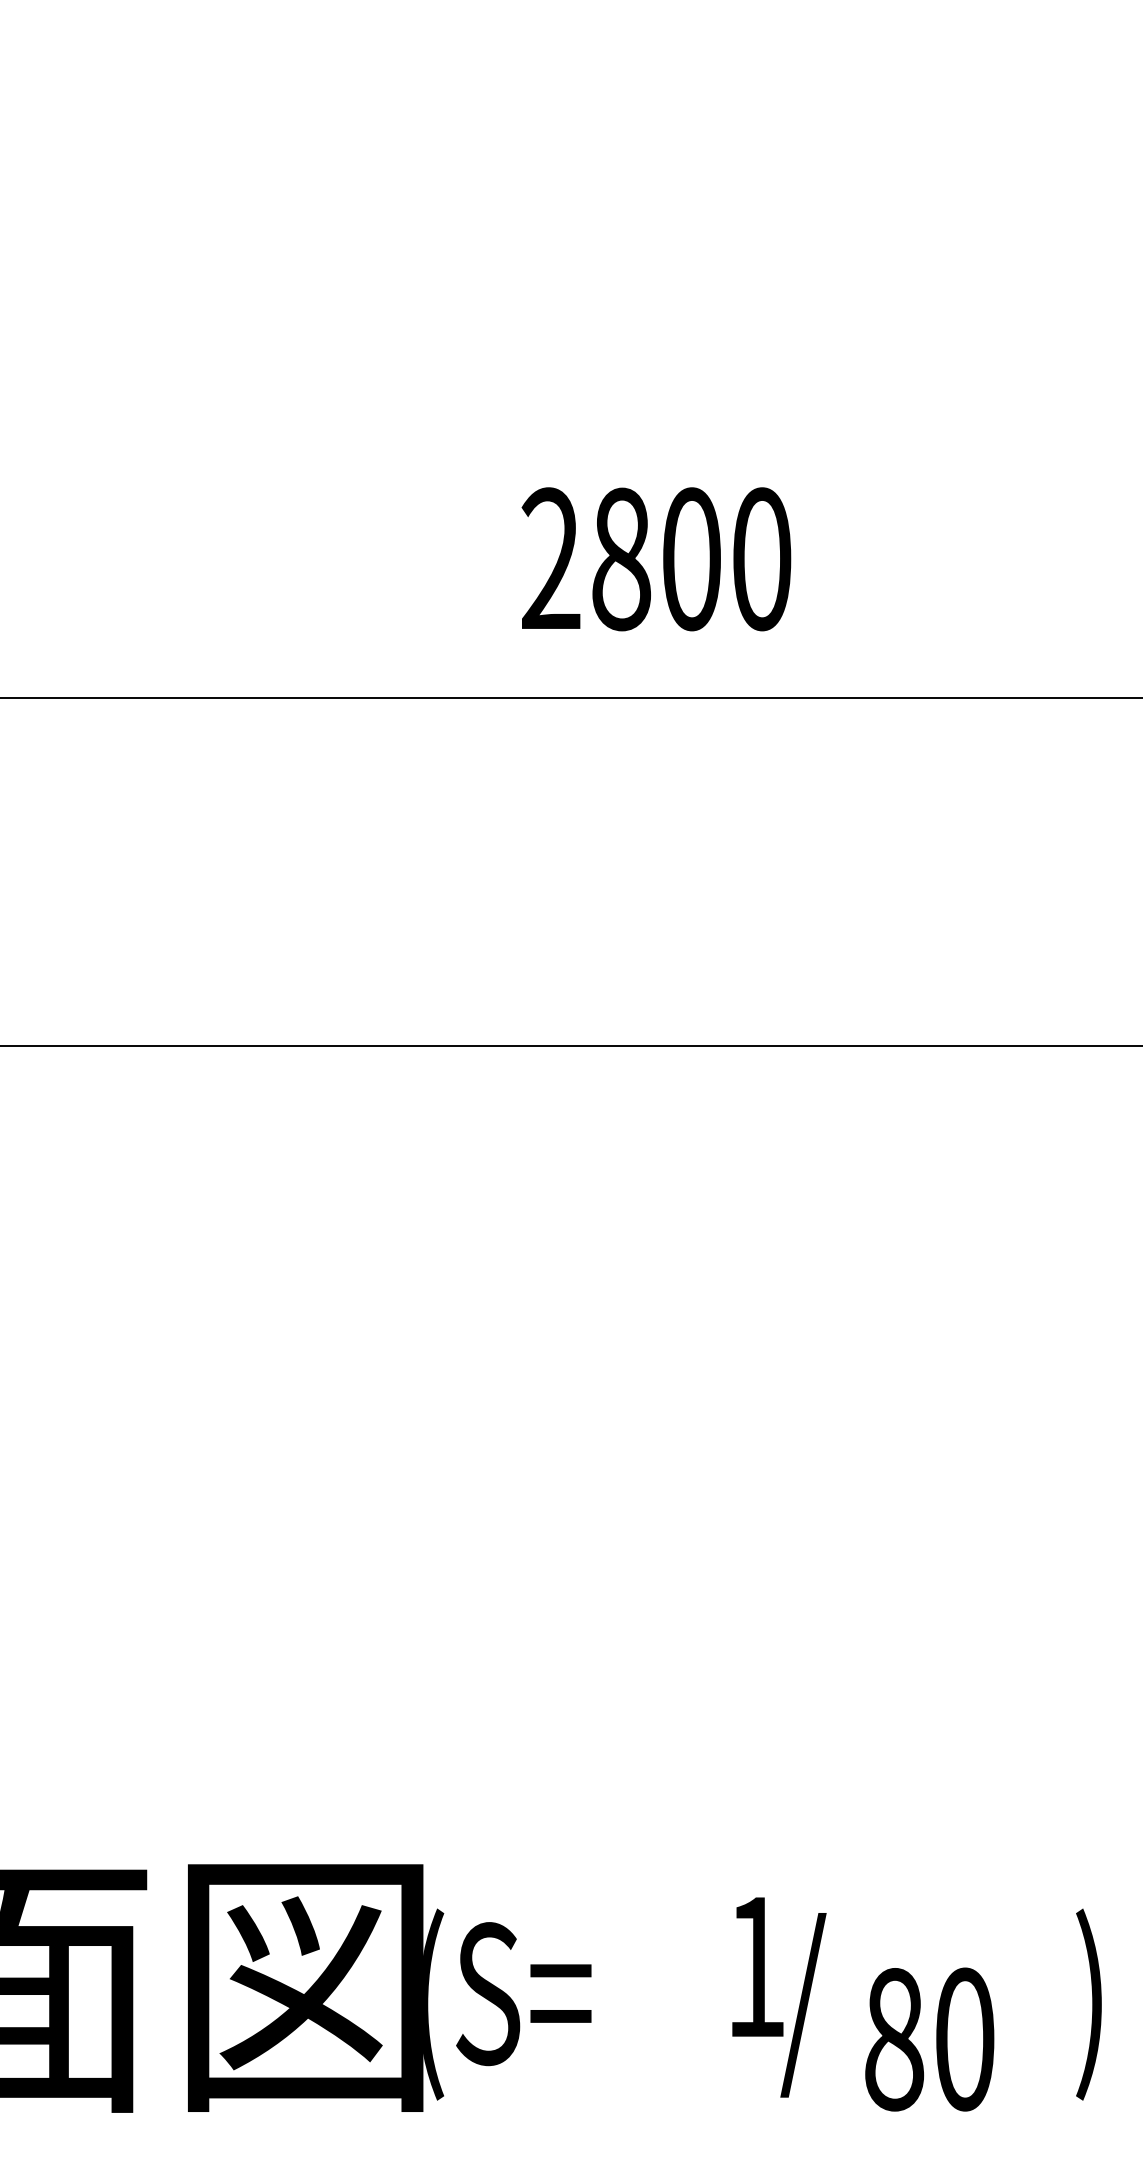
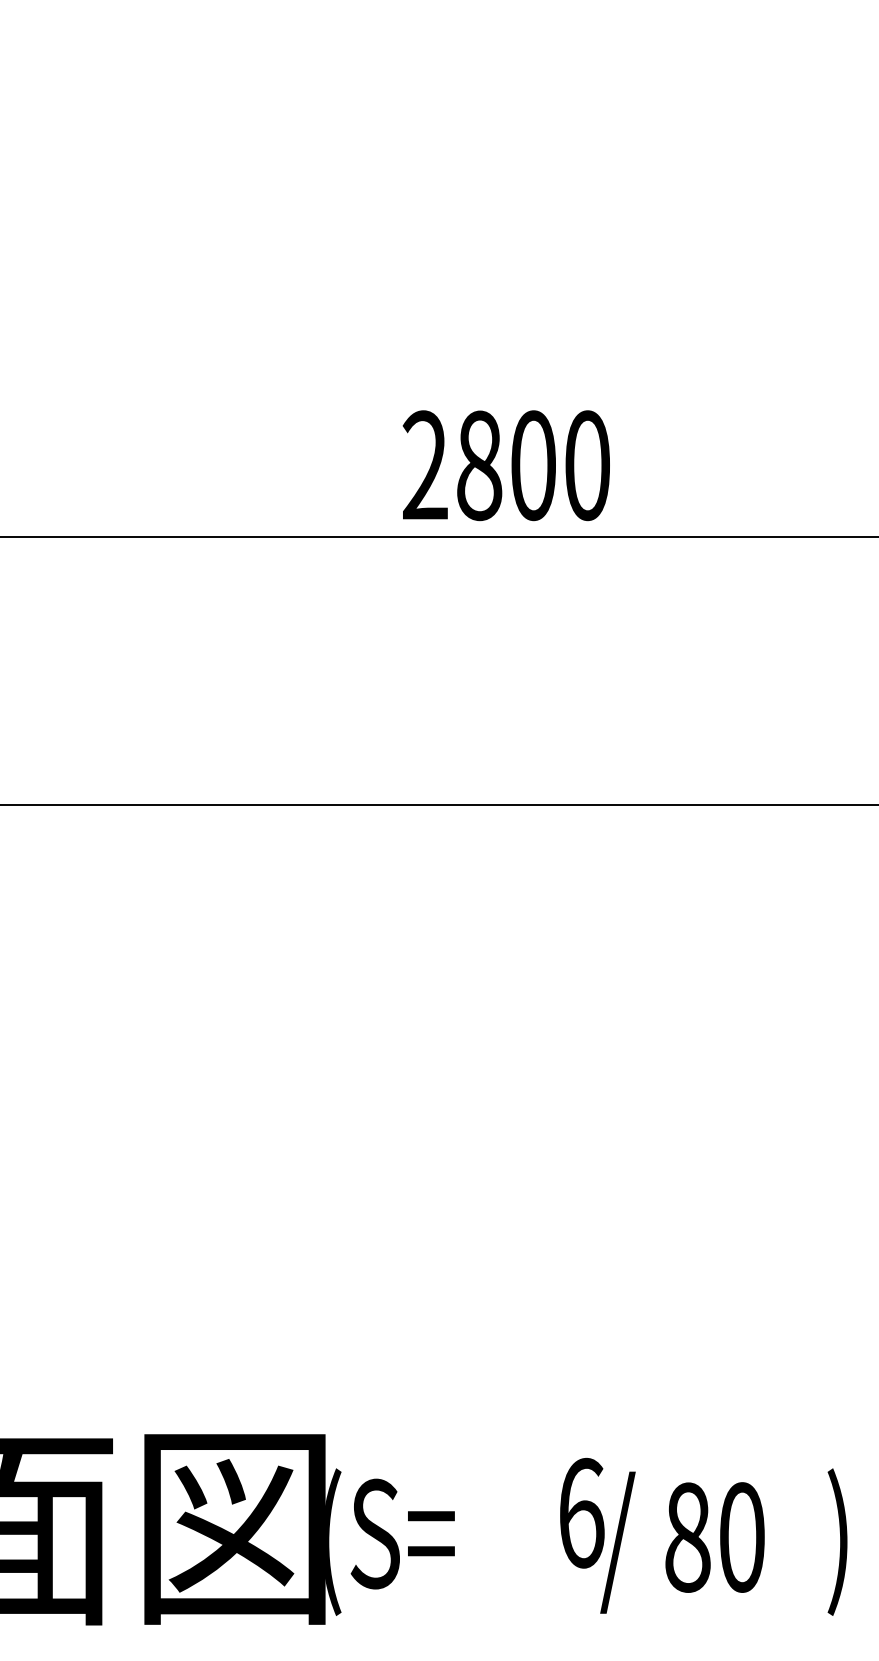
text: (656, 559) -> (506, 465), moved
text: (757, 1967) -> (582, 1513), 1 -> 6
text: (929, 2039) -> (714, 1537), moved

